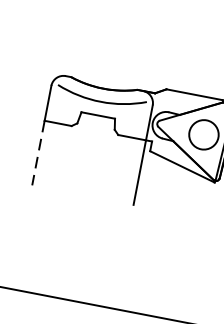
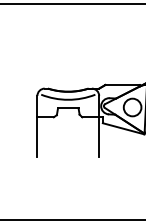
line: (38, 152) -> (37, 136), dashed -> solid

